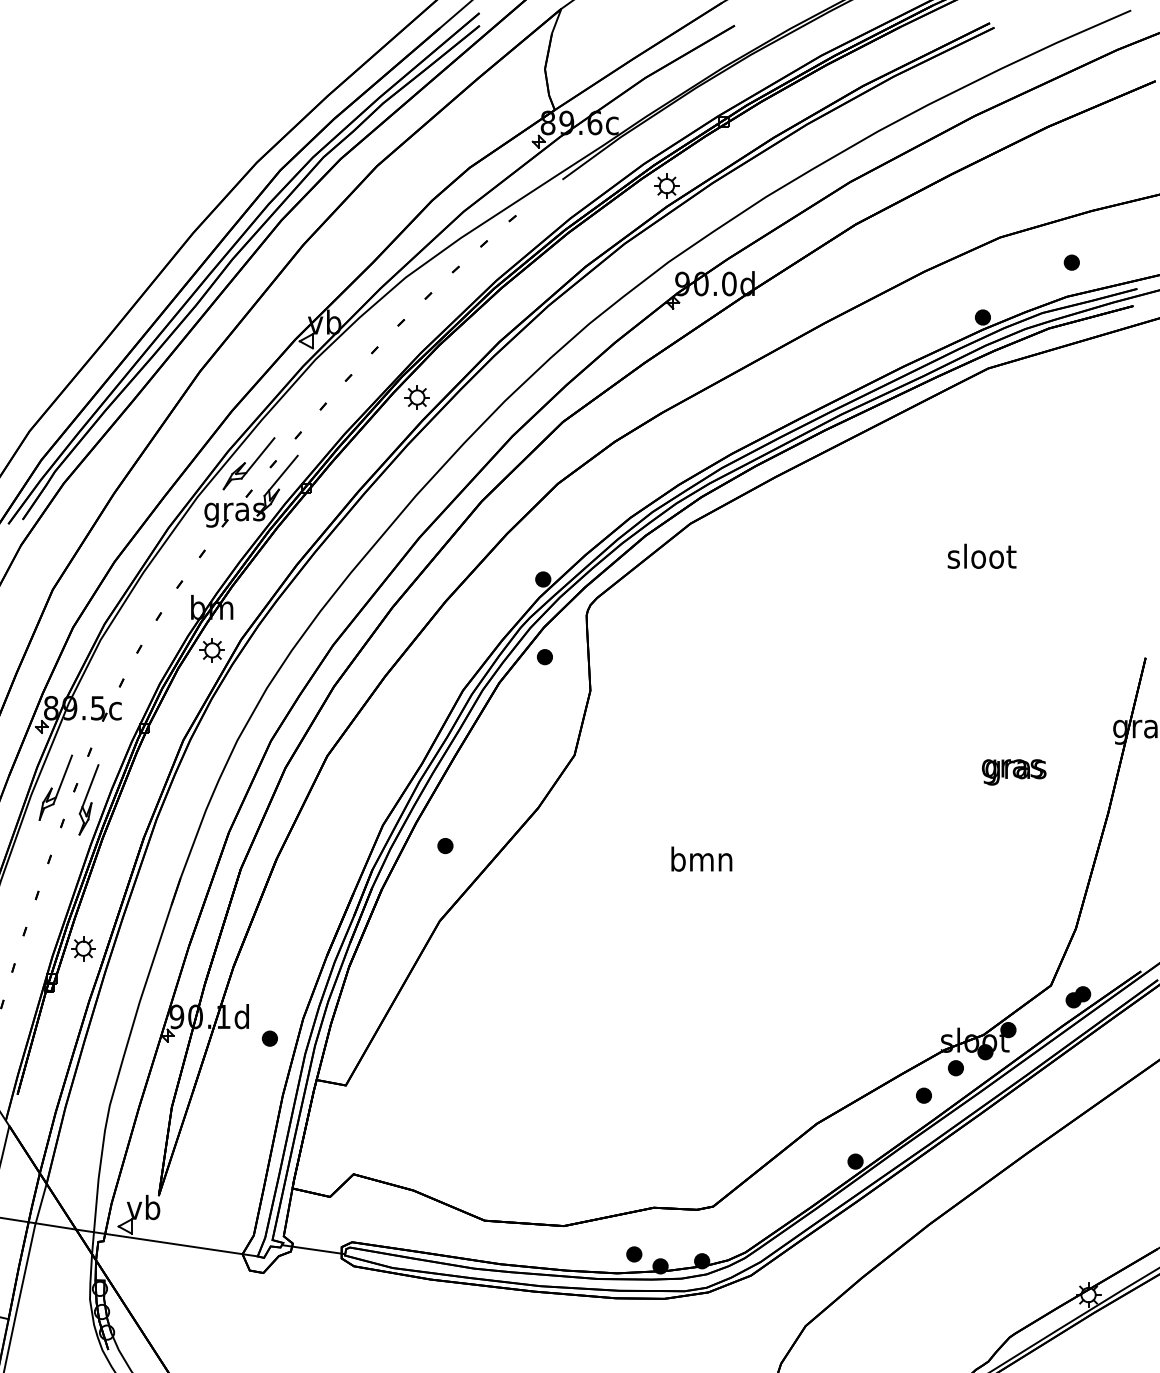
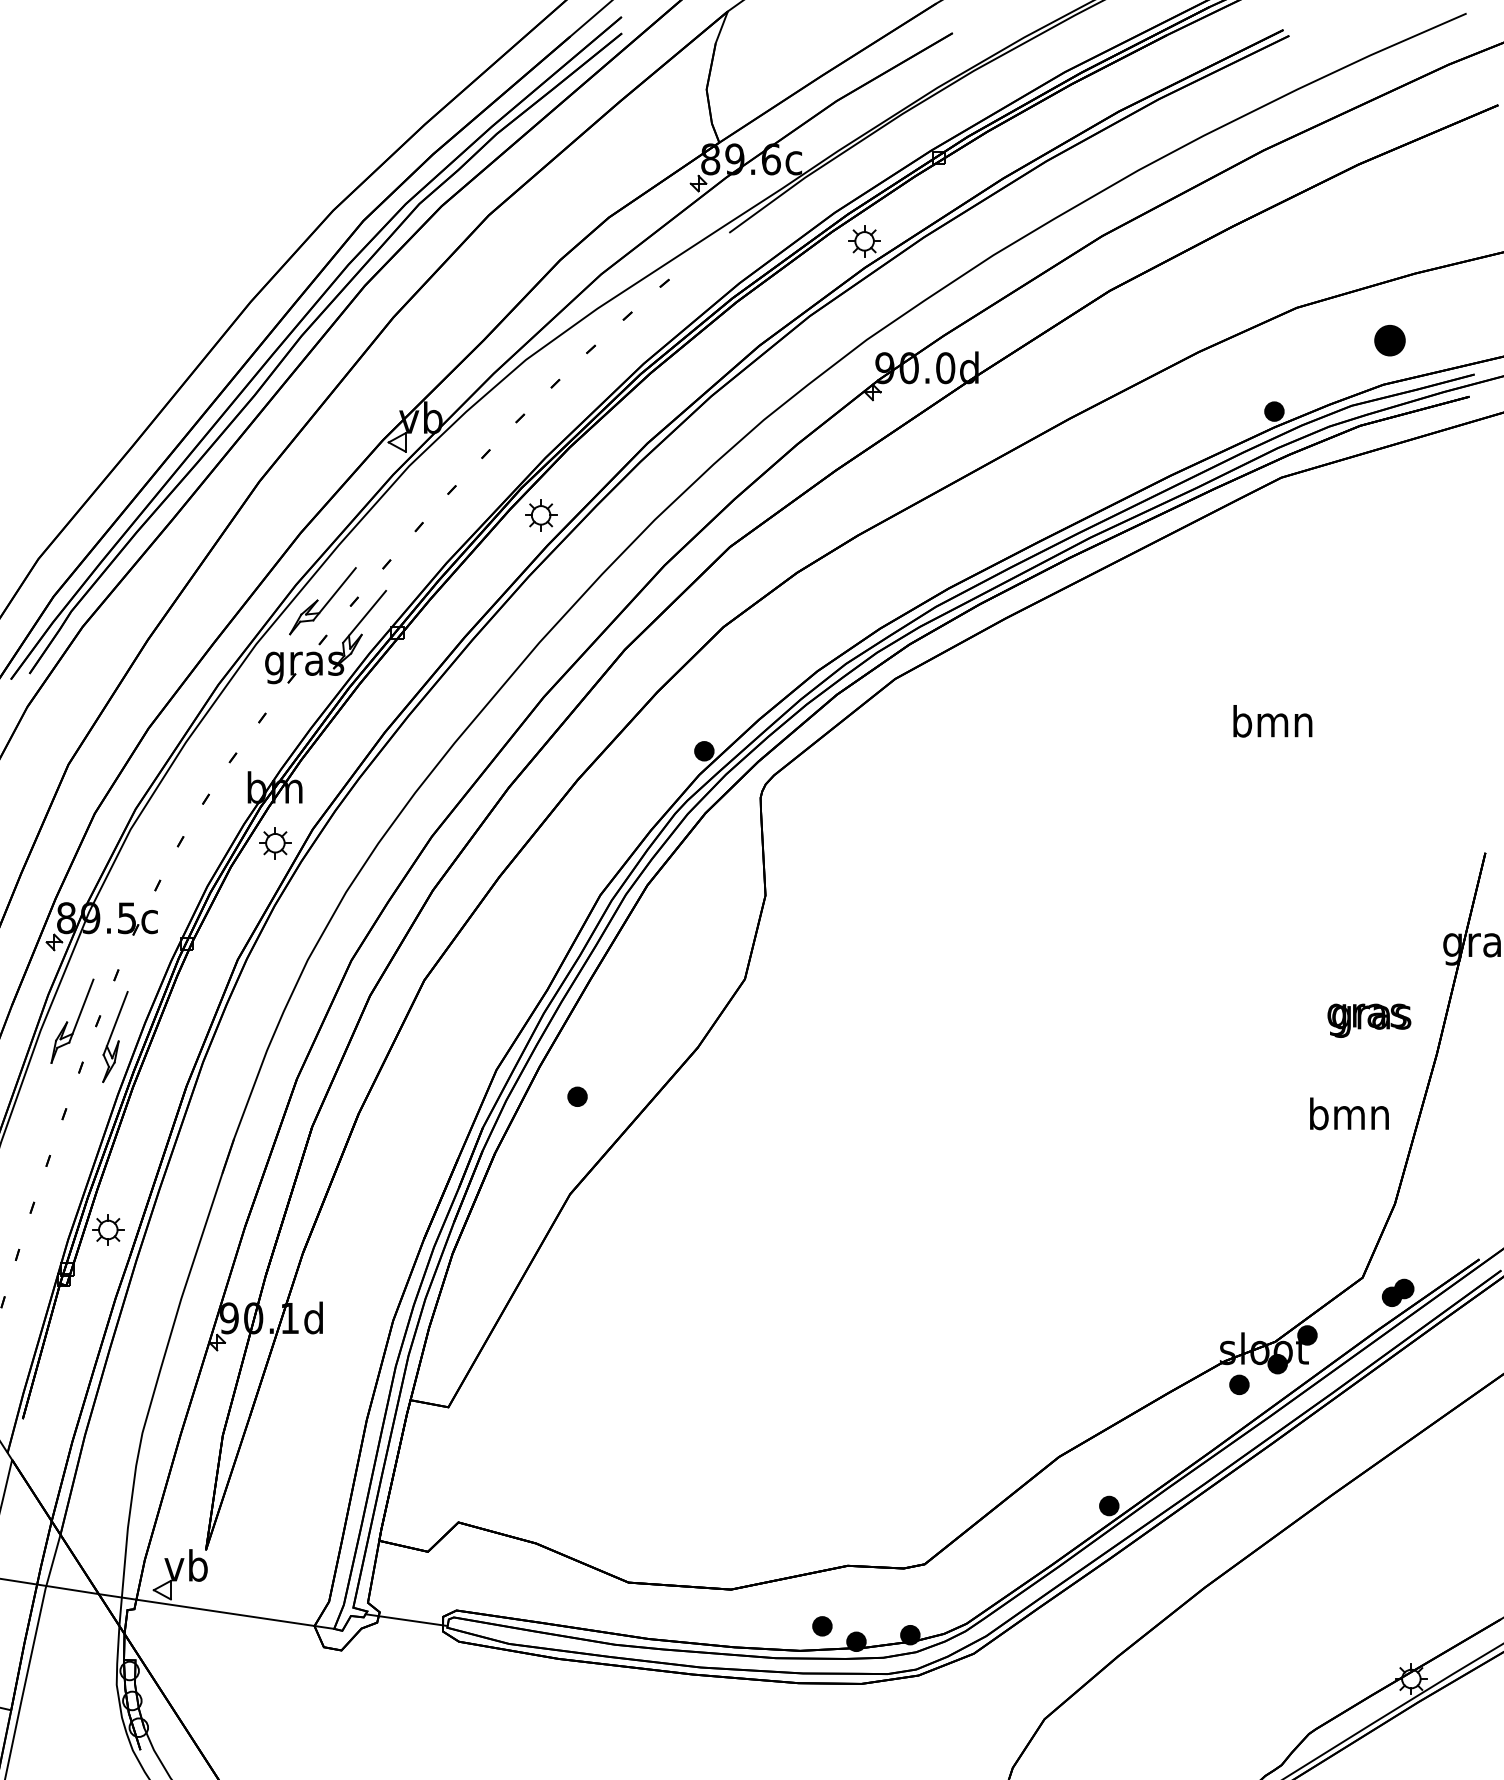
part: (1071, 262) -> (1389, 340), size x1.6
text: (981, 555) -> (1272, 720), sloot -> bmn
part: (544, 657) -> (705, 852), removed
text: (1014, 772) -> (1369, 1020), moved
text: (701, 858) -> (1349, 1112), moved
part: (269, 1038) -> (349, 1346), removed
part: (923, 1095) -> (1197, 1420), removed

